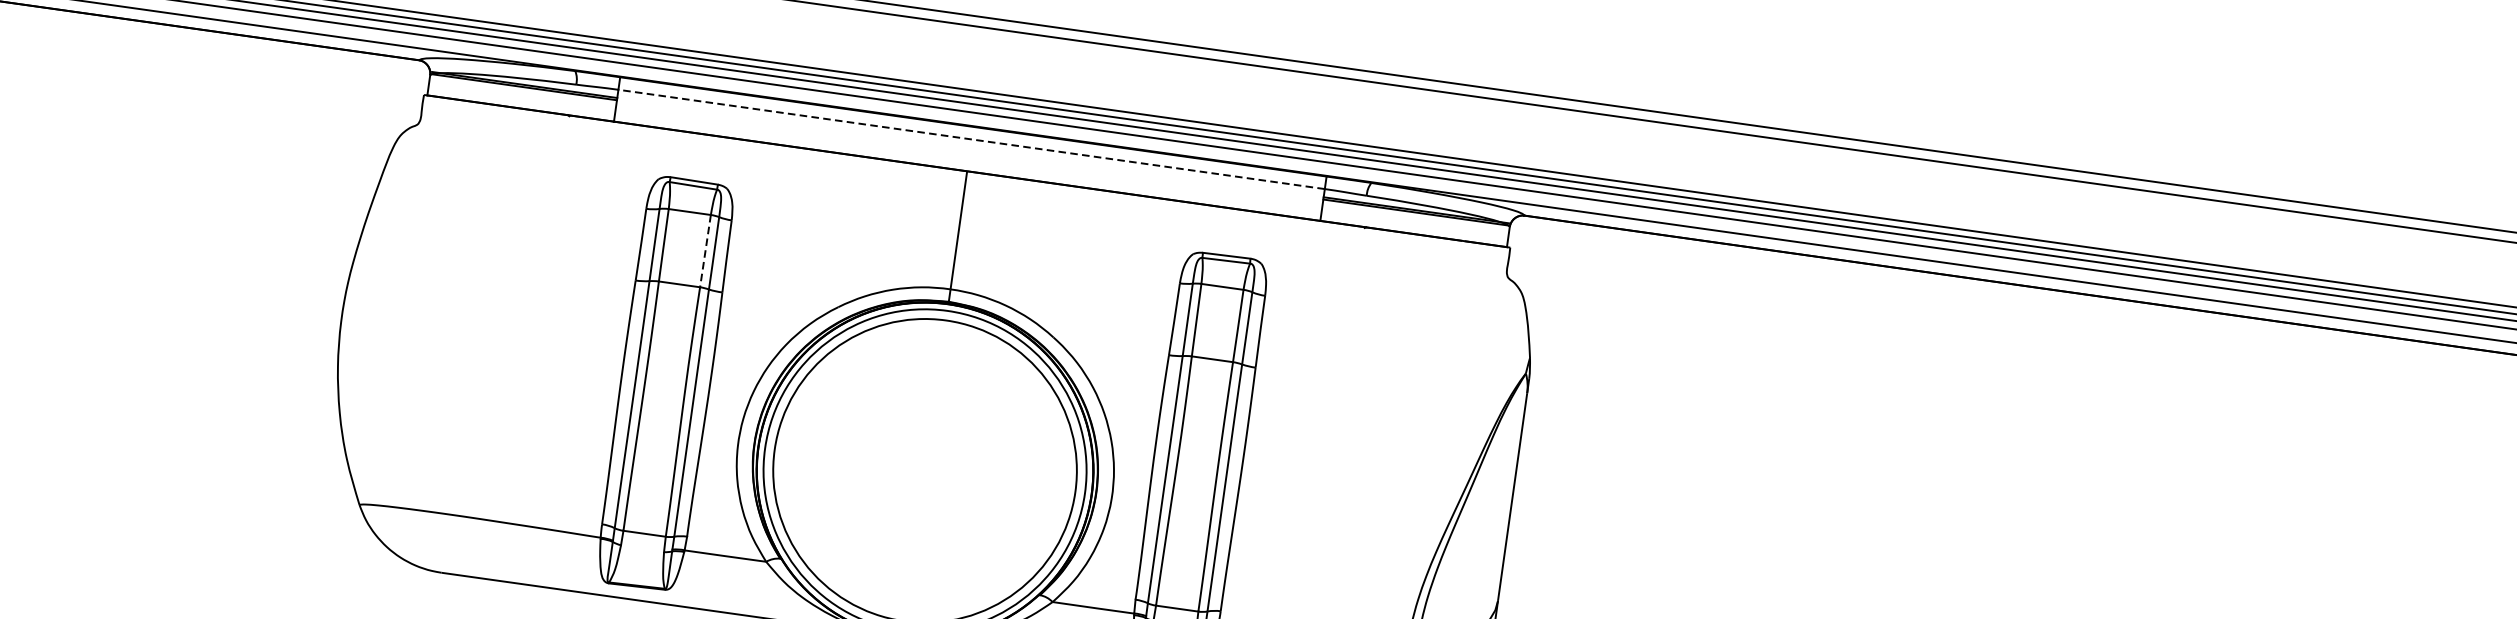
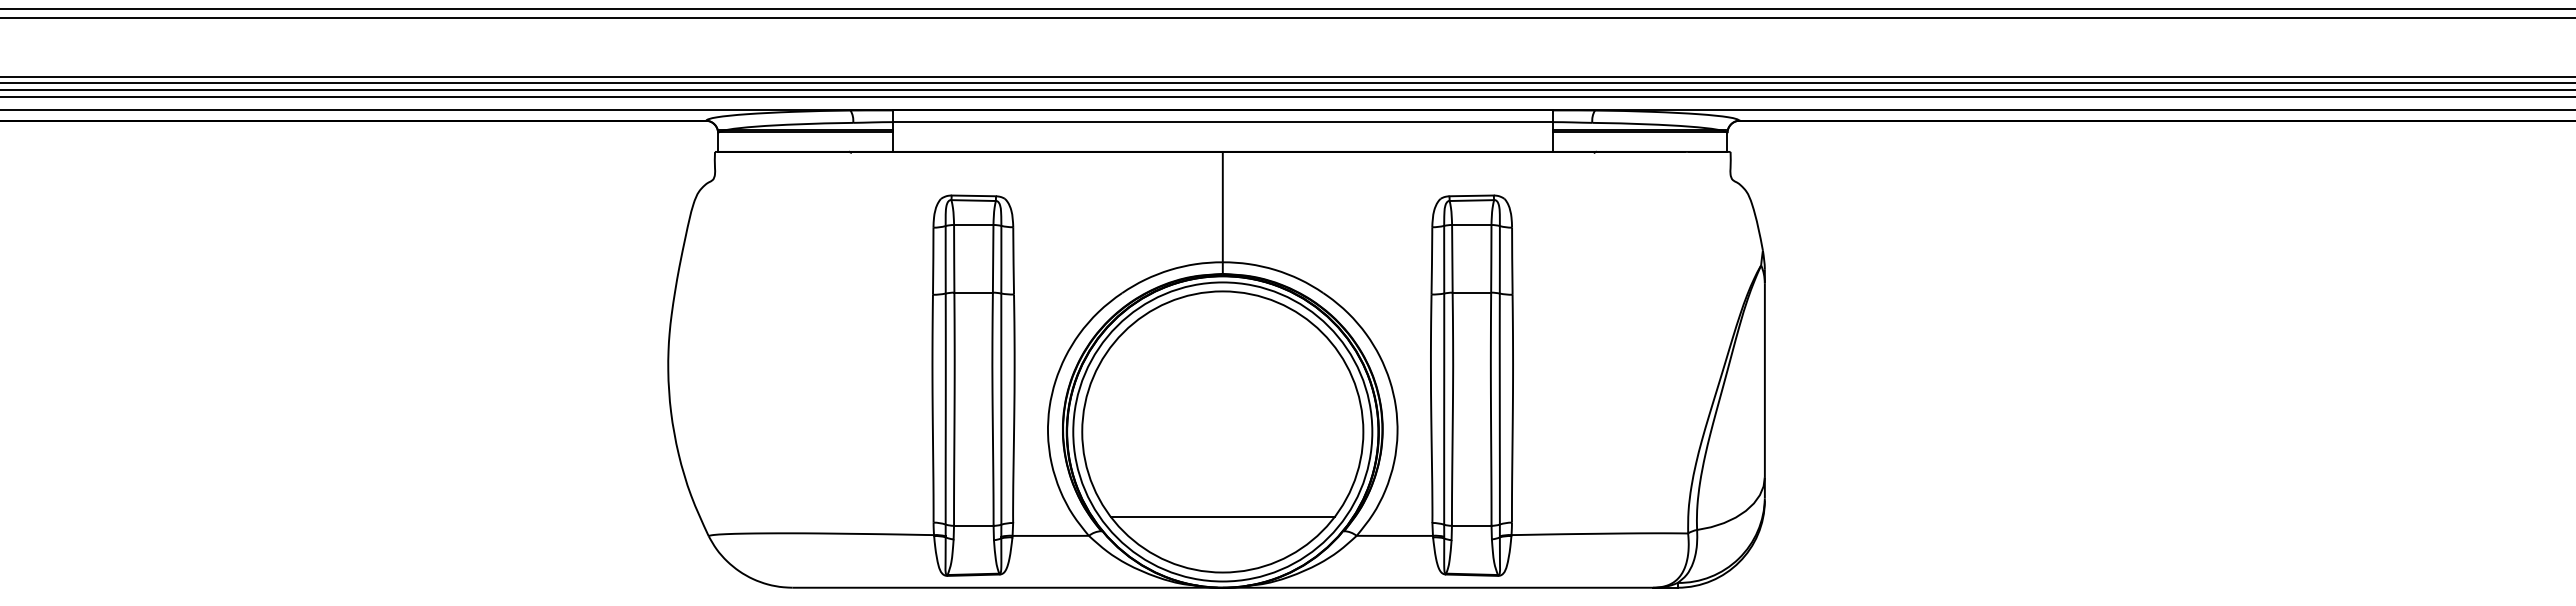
line: (971, 139) -> (1222, 122), dashed -> solid
line: (705, 250) -> (993, 258), dashed -> solid
line: (912, 561) -> (1222, 516), added

